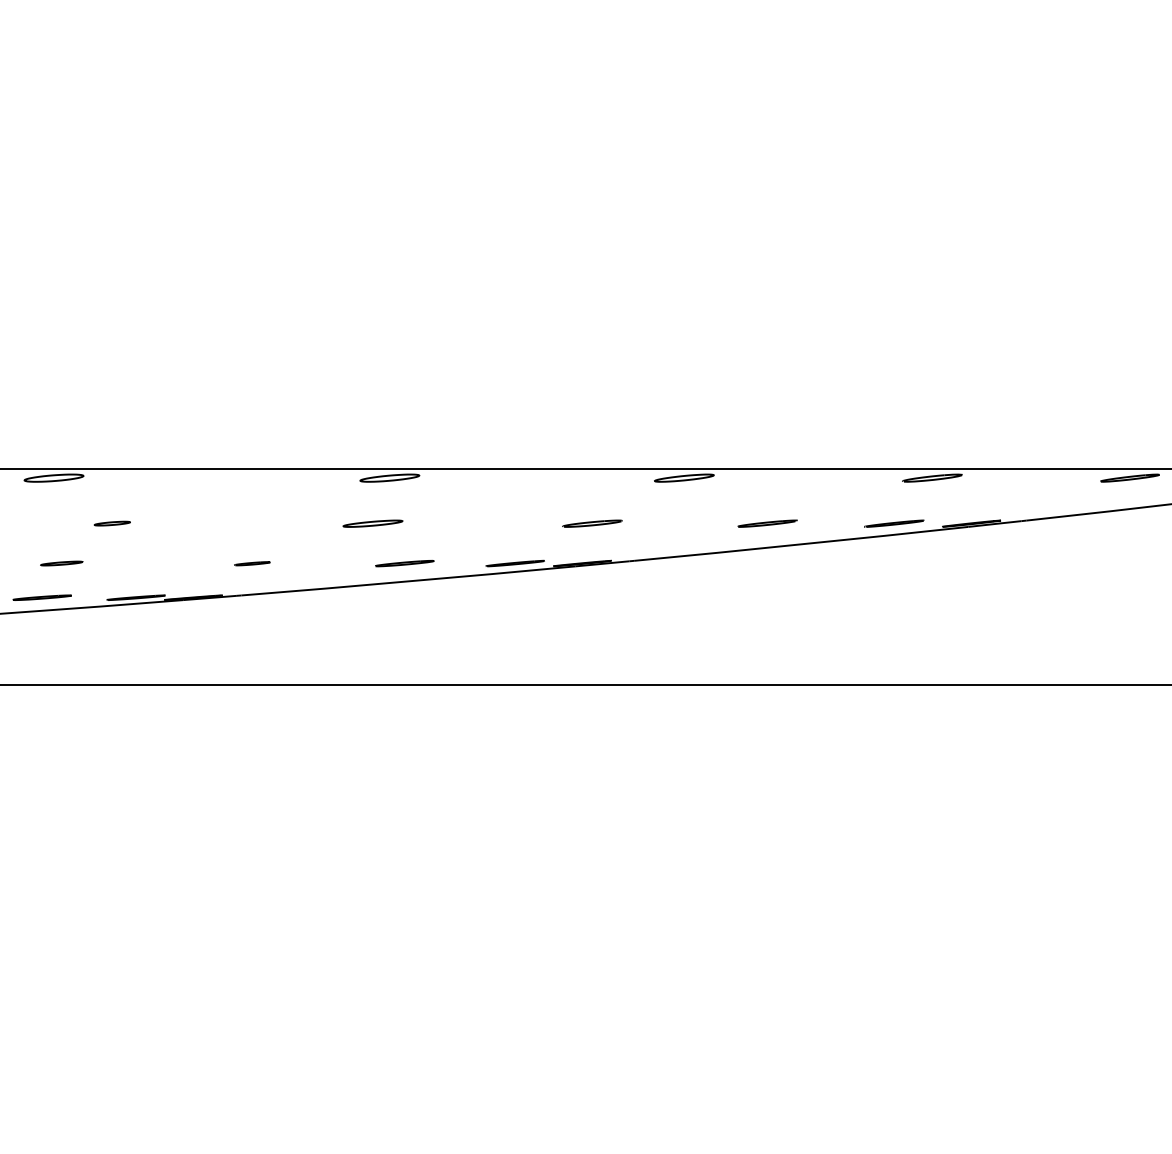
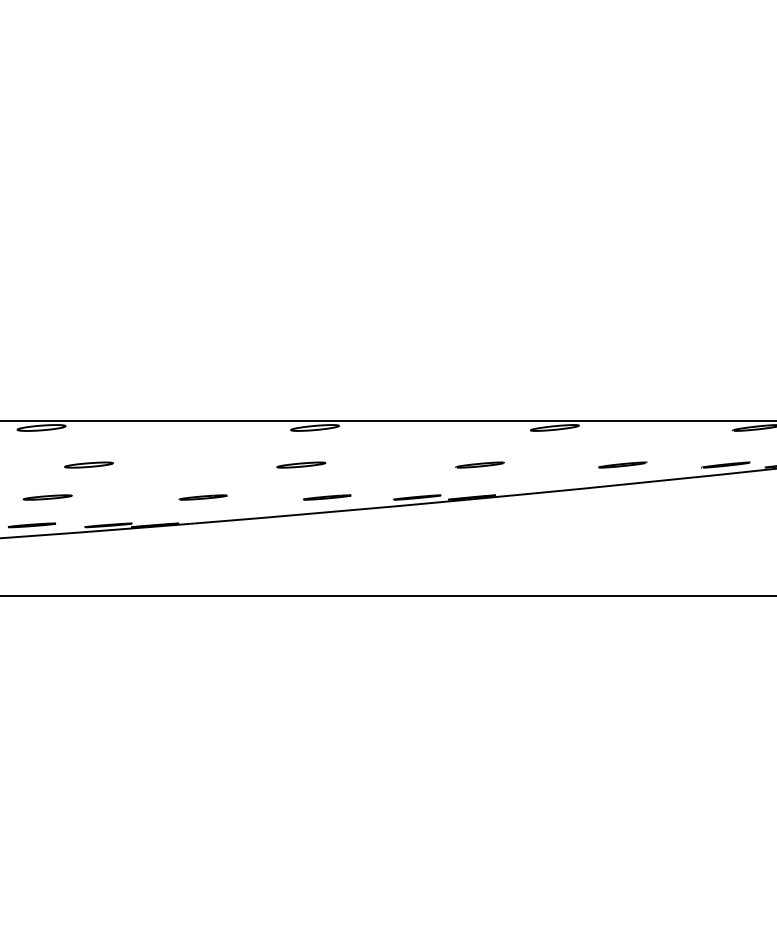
part: (112, 523) -> (89, 464), size x1.67
part: (61, 563) -> (47, 497), size x1.43
part: (252, 563) -> (203, 497), size x1.67

